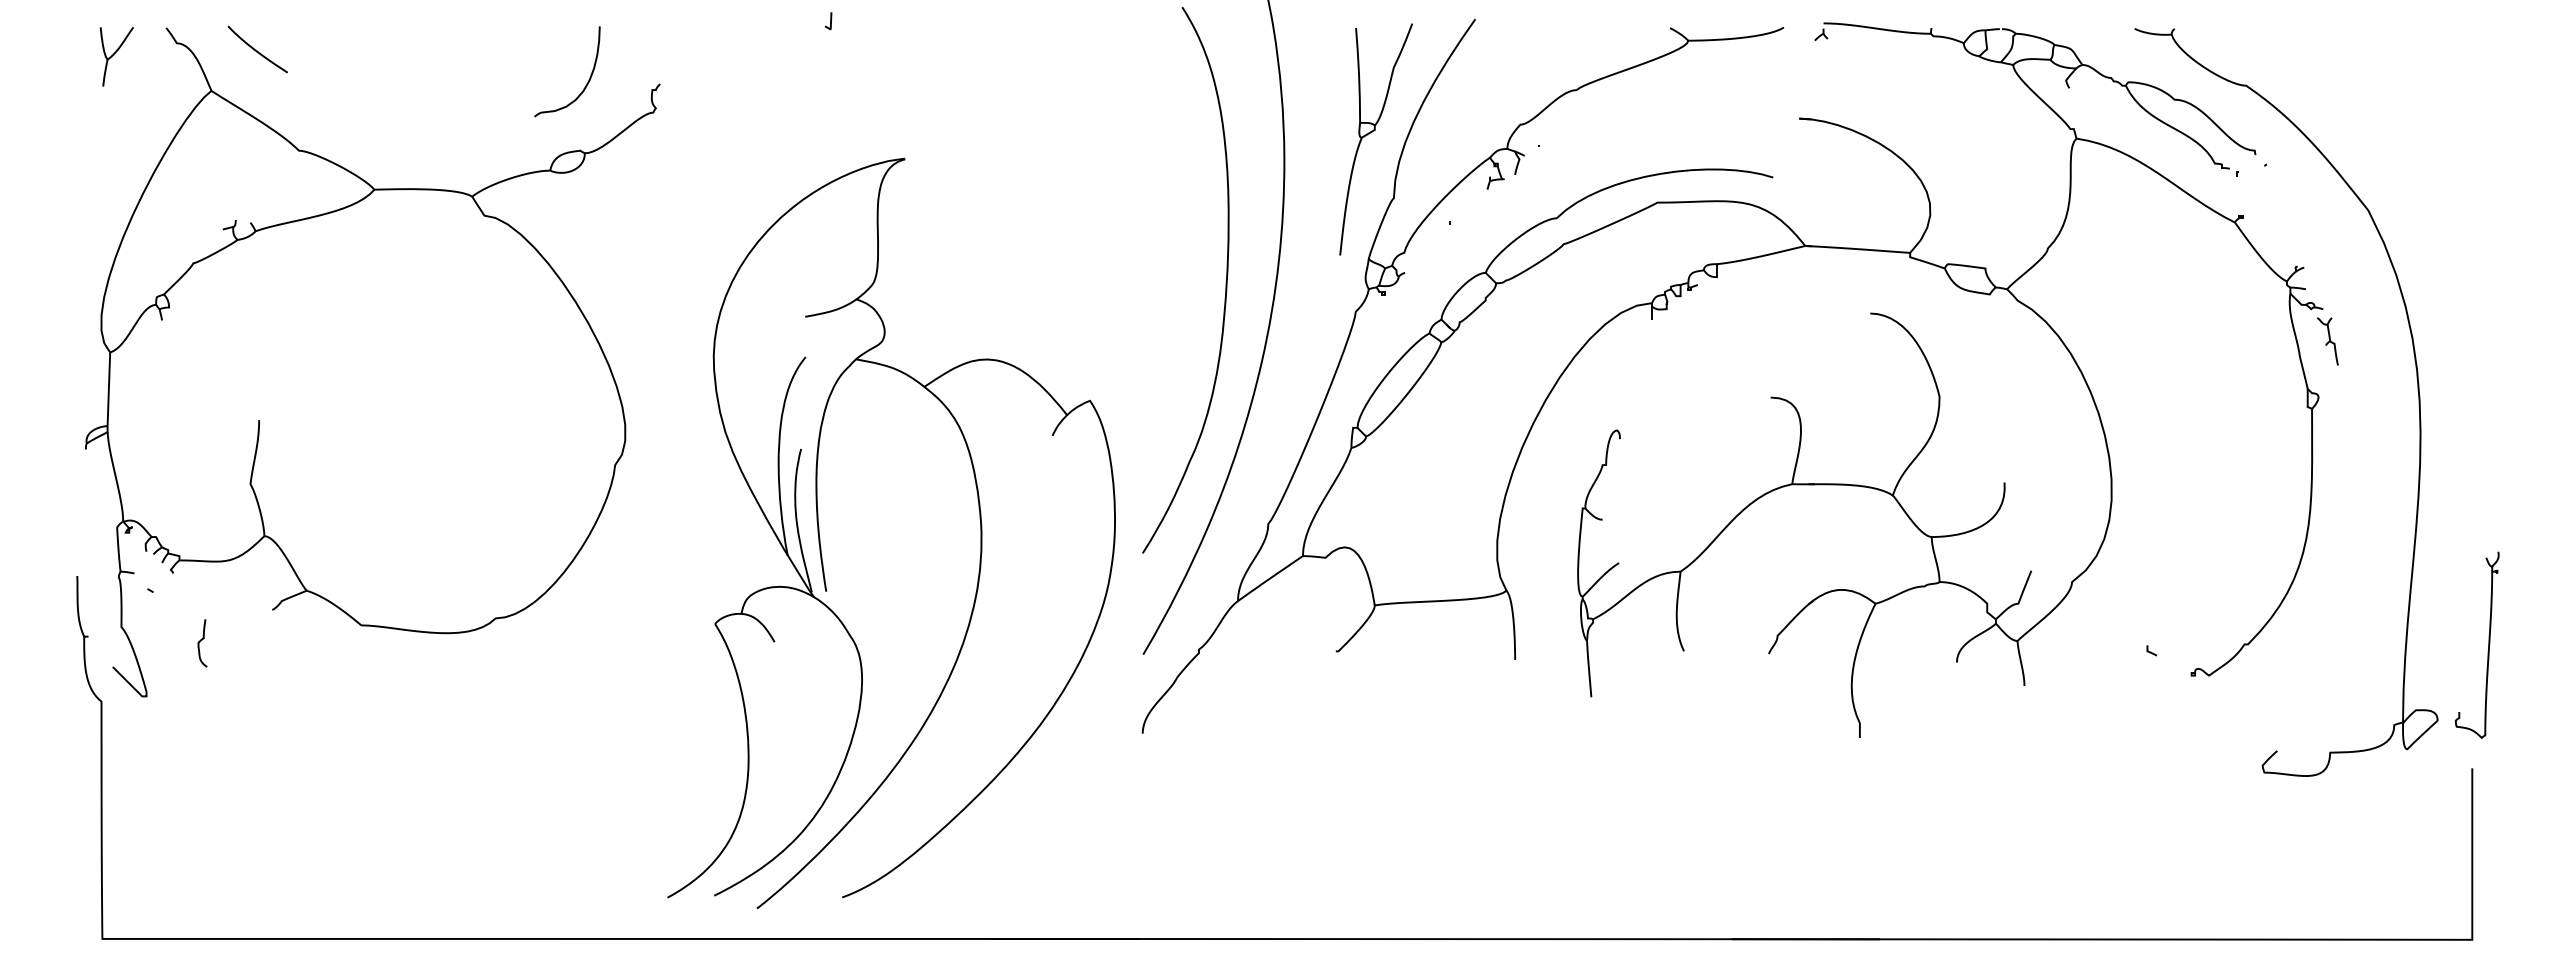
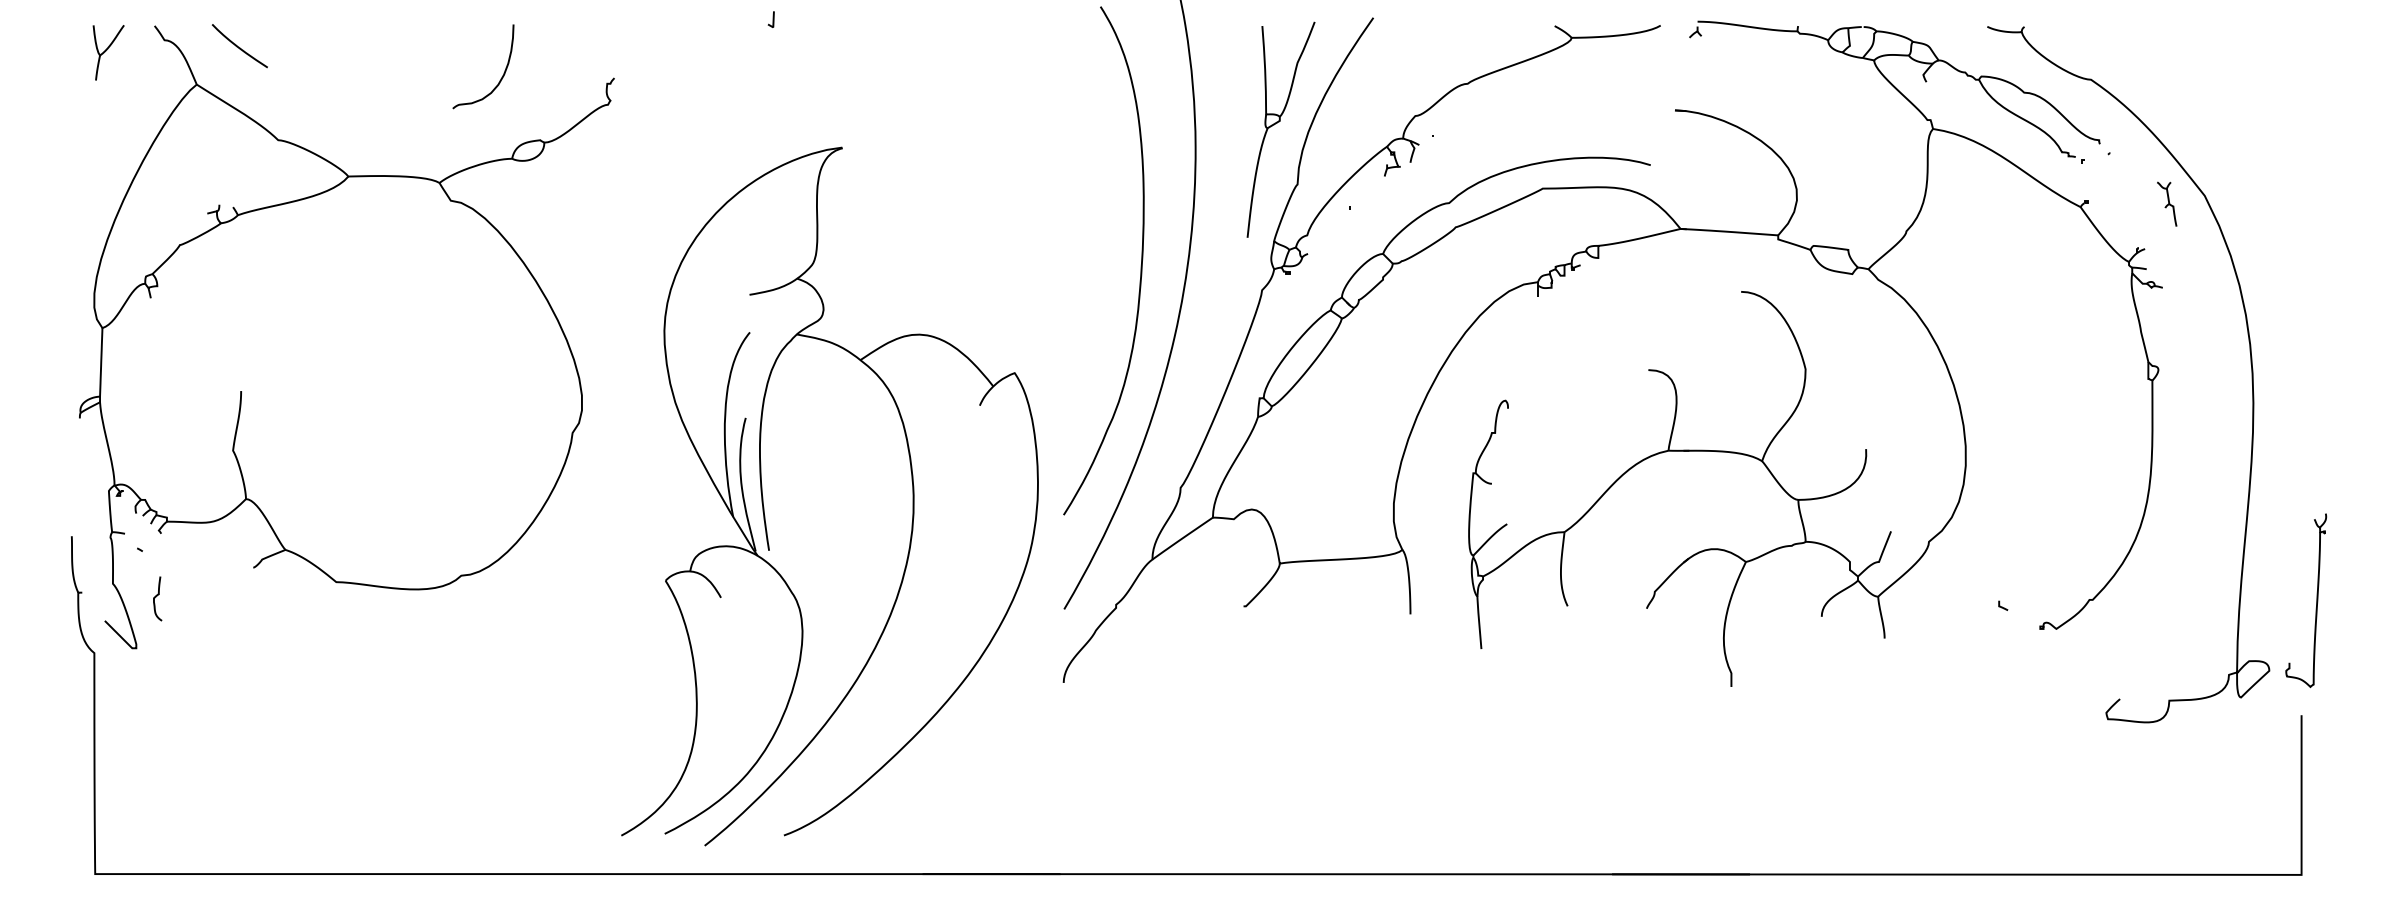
curve: (587, 81) -> (502, 75), moved
part: (2327, 341) -> (2166, 204), moved
curve: (201, 641) -> (156, 597), moved

